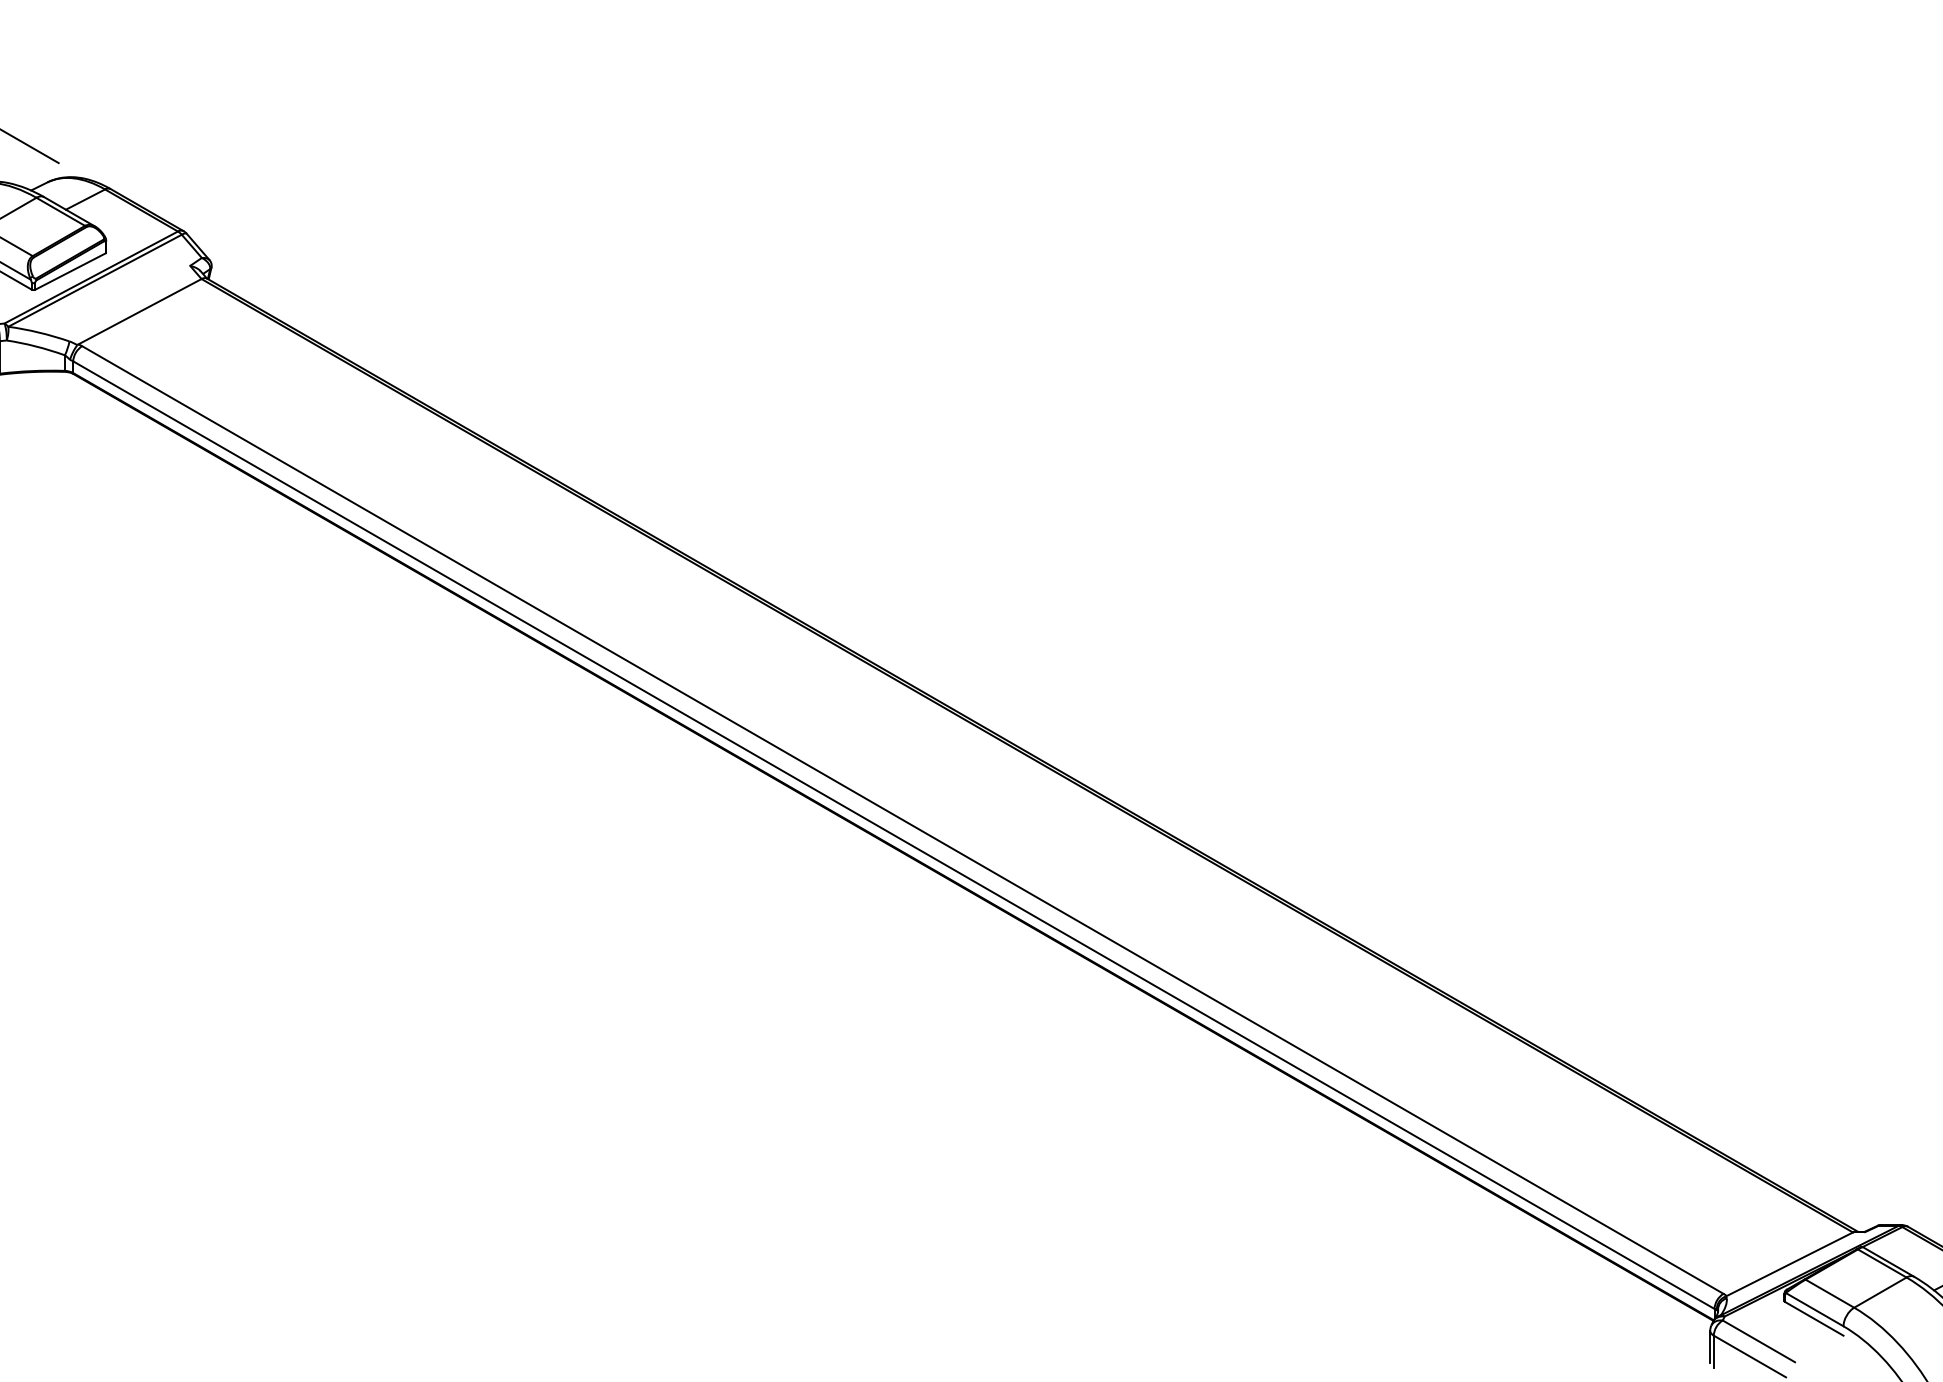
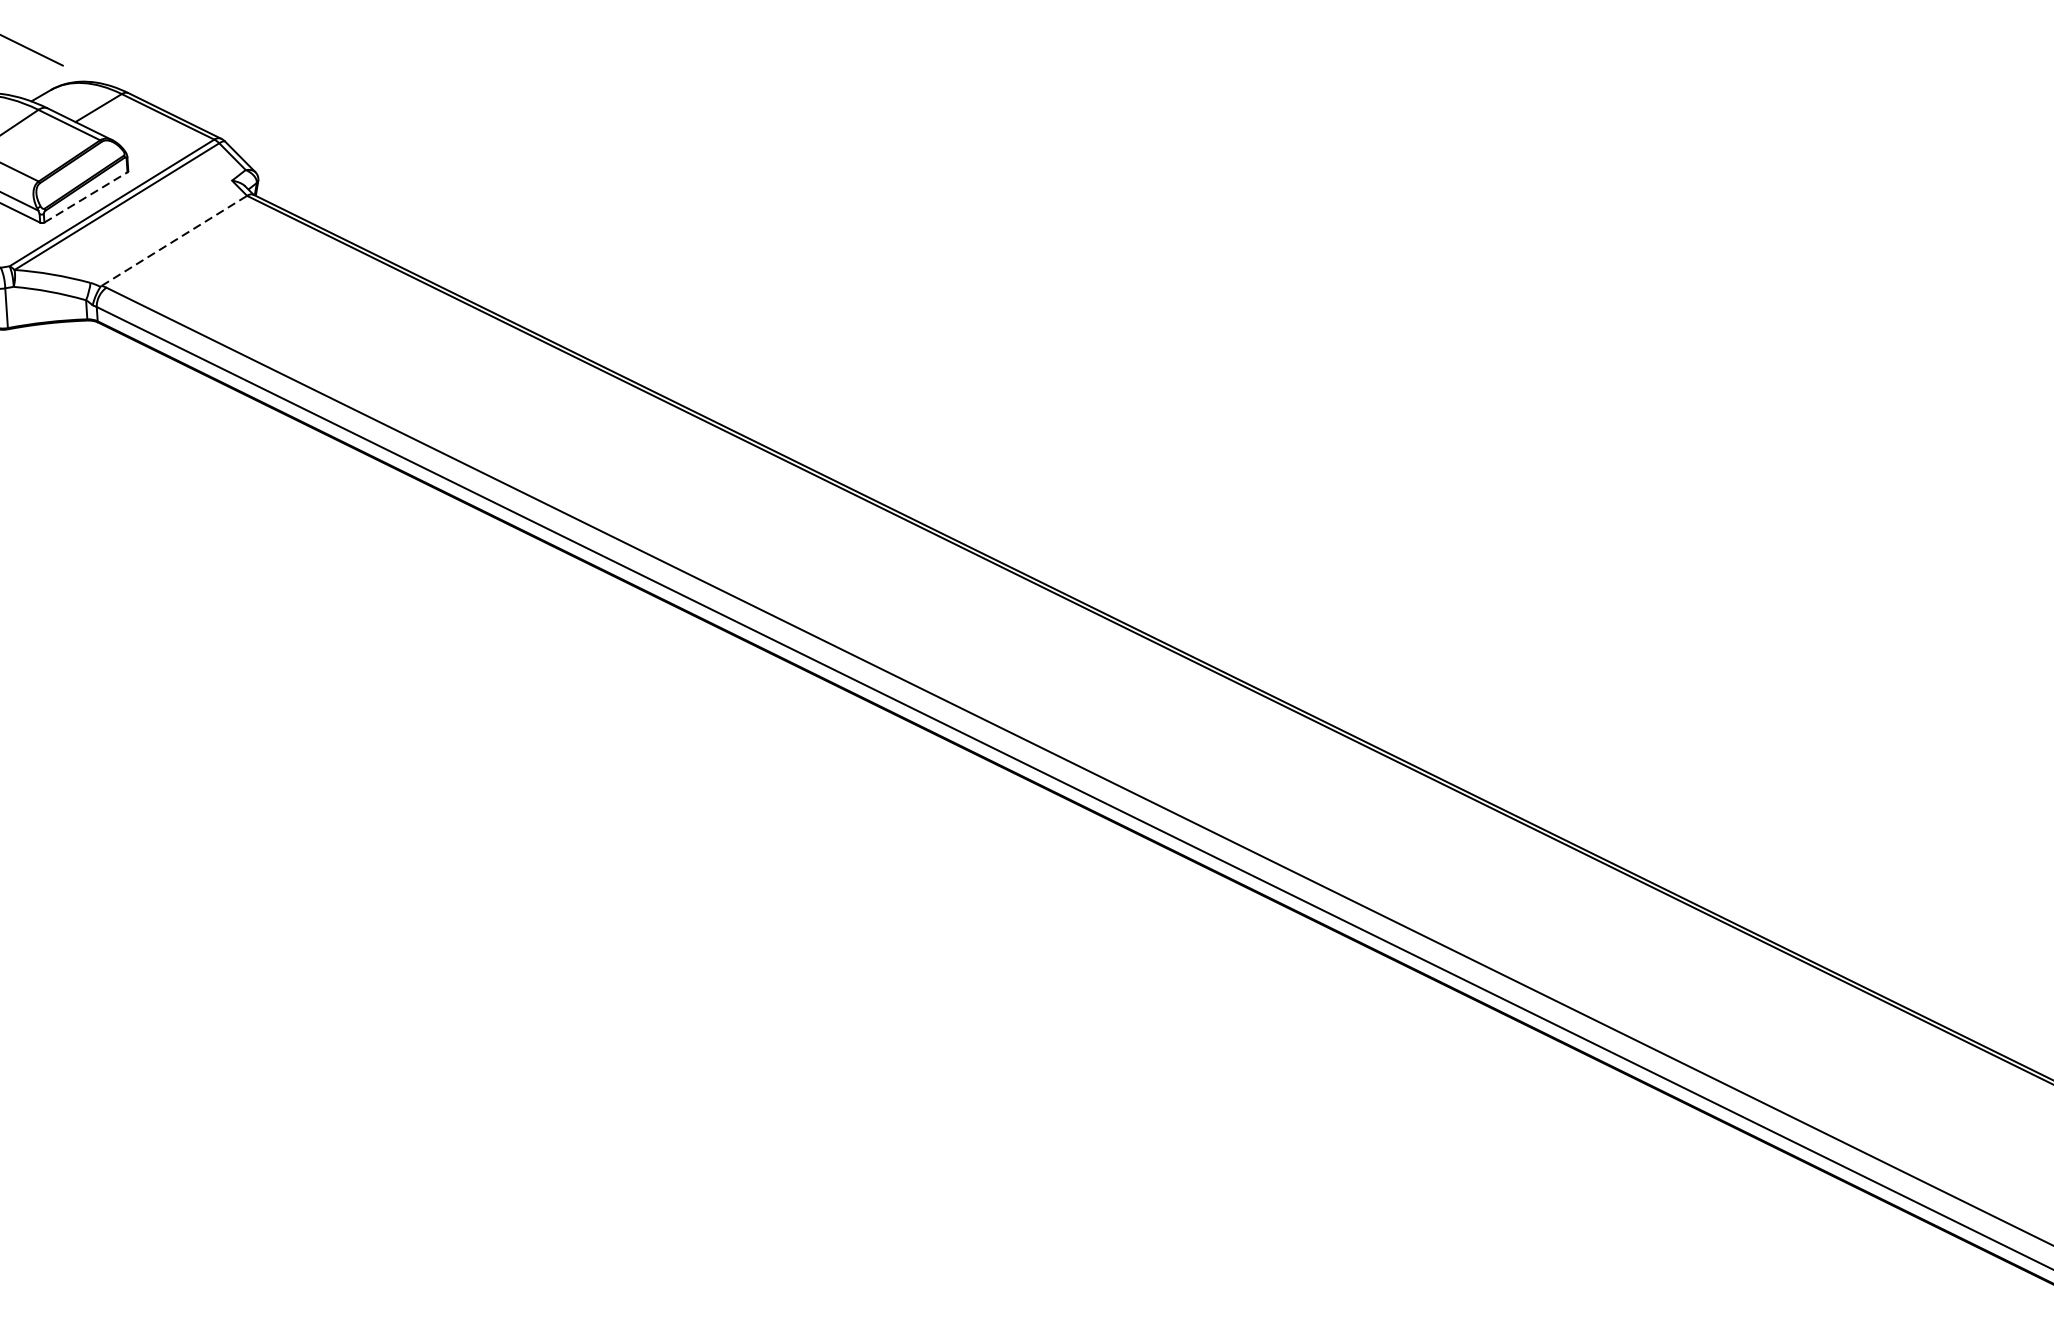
line: (70, 271) -> (86, 197), solid -> dashed
line: (140, 311) -> (174, 240), solid -> dashed

